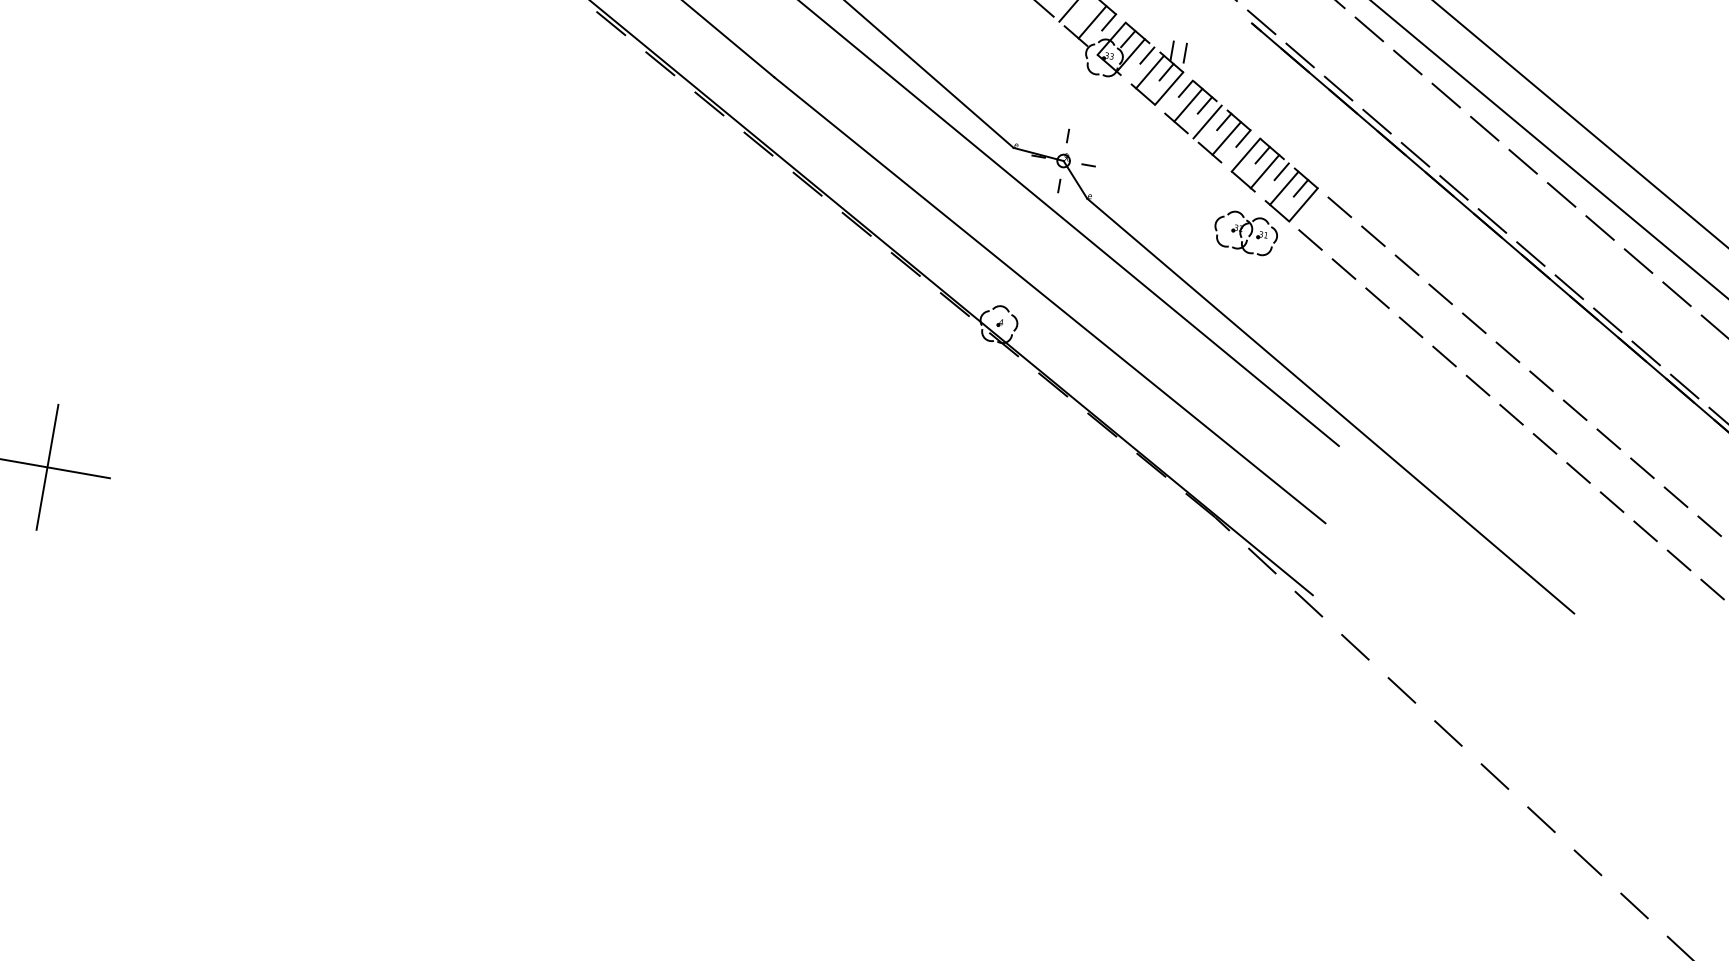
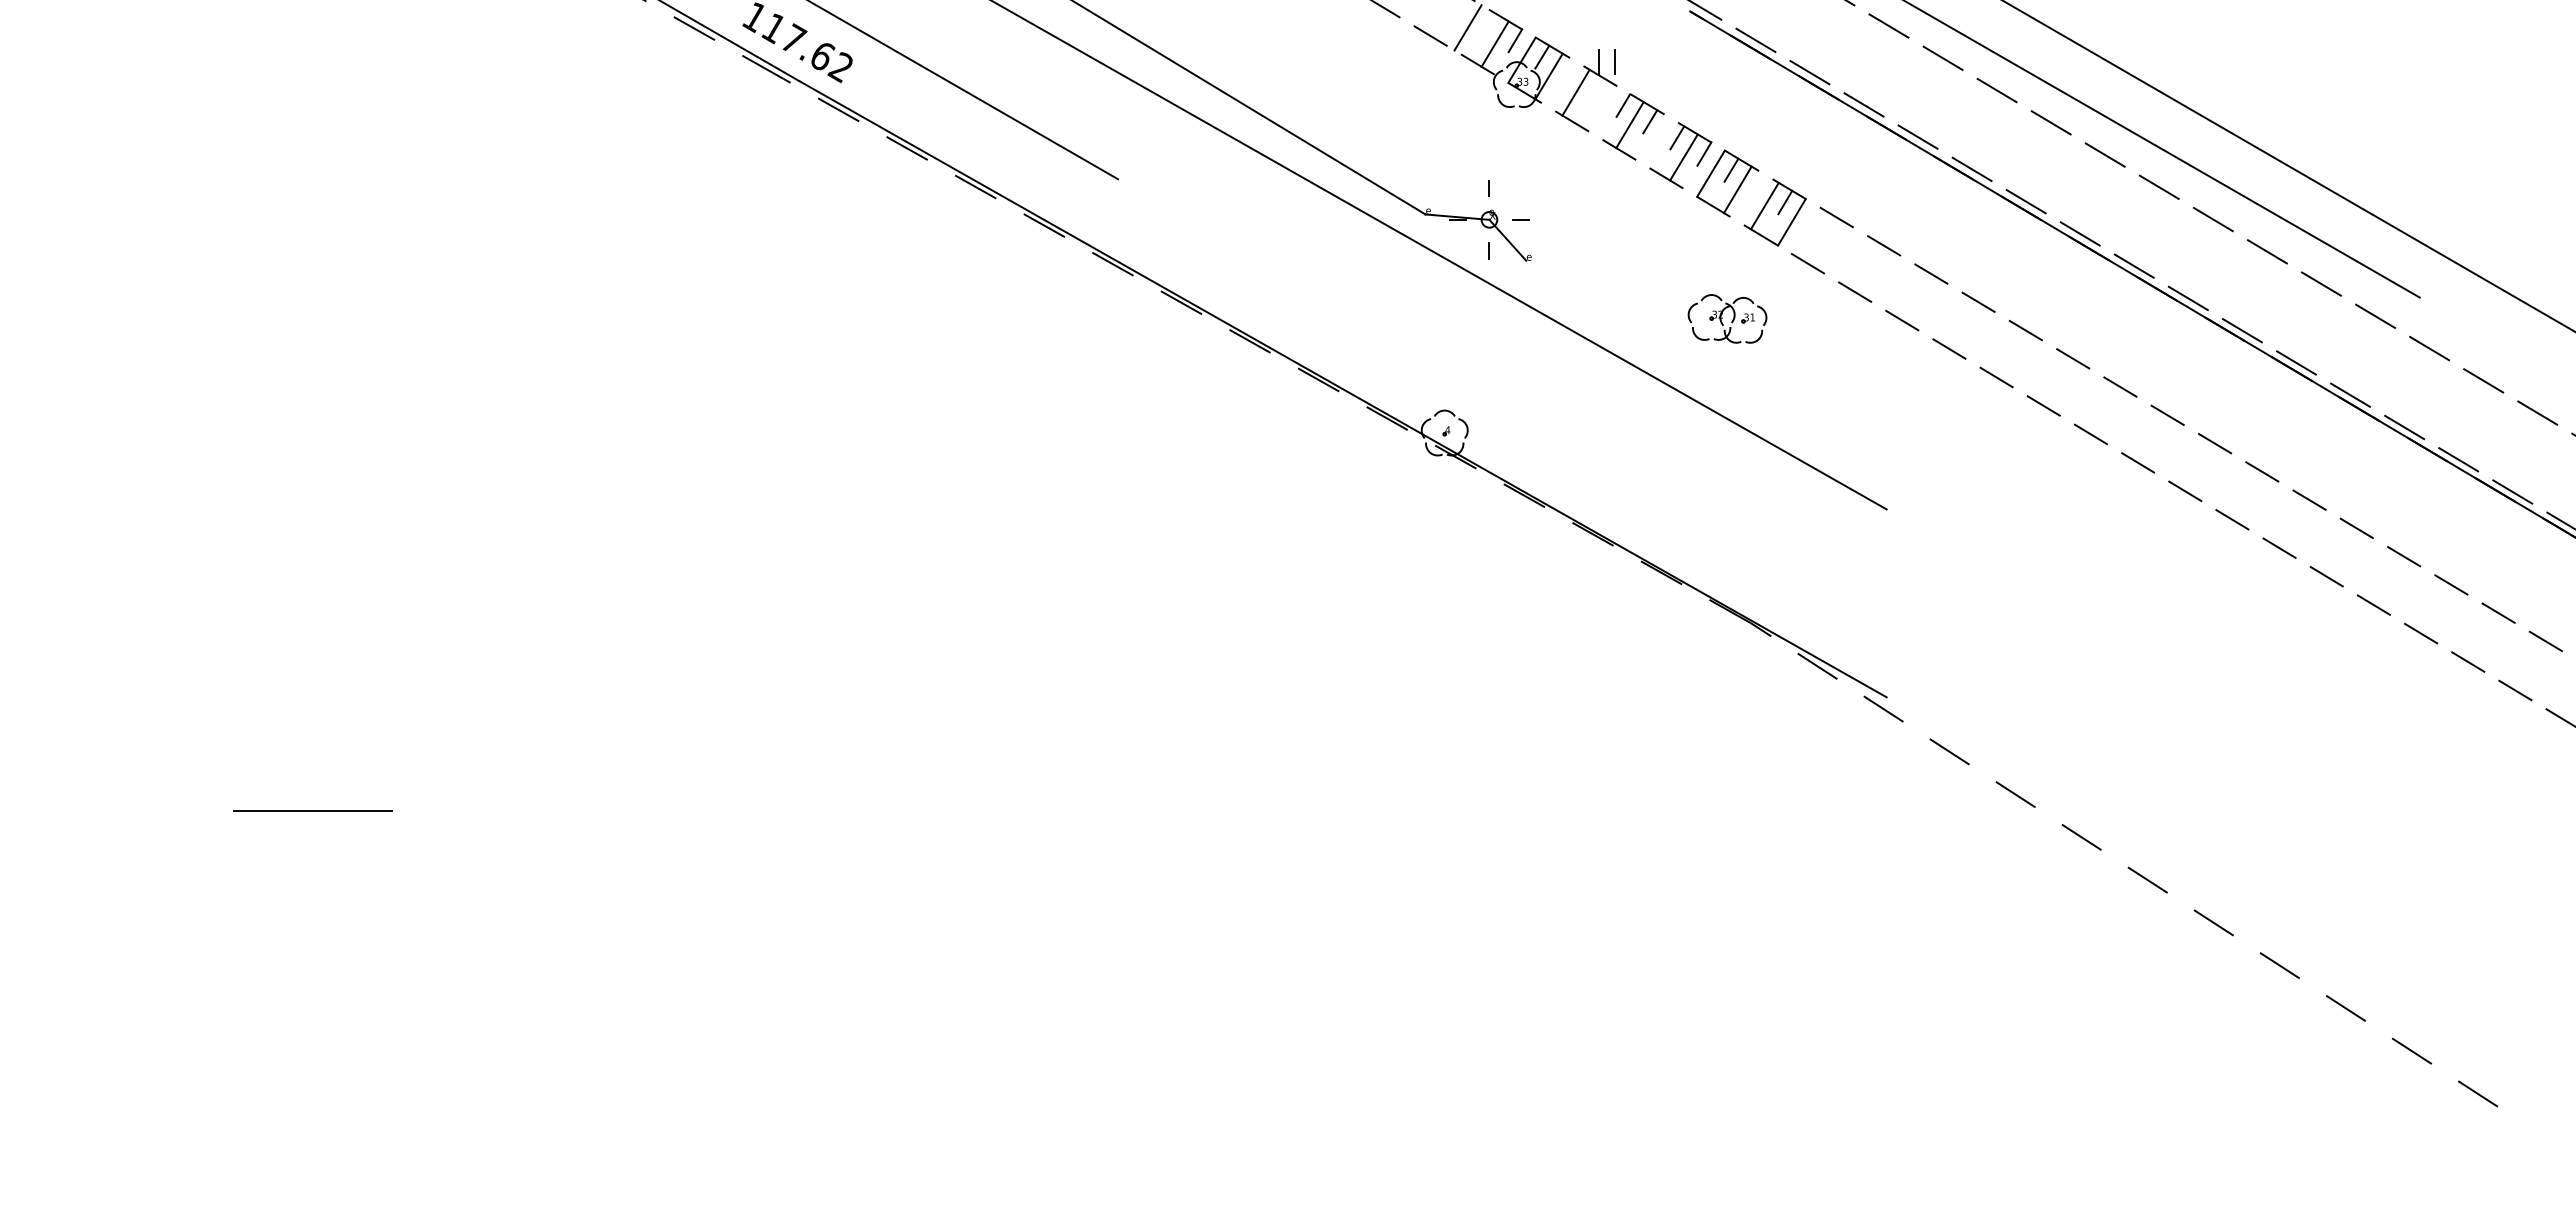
line: (1147, 55) -> (1569, 72), removed
line: (1166, 71) -> (1596, 88), removed
line: (1168, 88) -> (1602, 108), removed
line: (1207, 121) -> (1656, 141), removed
line: (1281, 171) -> (1758, 186), removed
part: (1245, 232) -> (1727, 318), moved
line: (1050, 299) -> (1502, 392), removed
line: (1330, 405) -> (1867, 461), removed
line: (47, 466) -> (312, 810), removed

